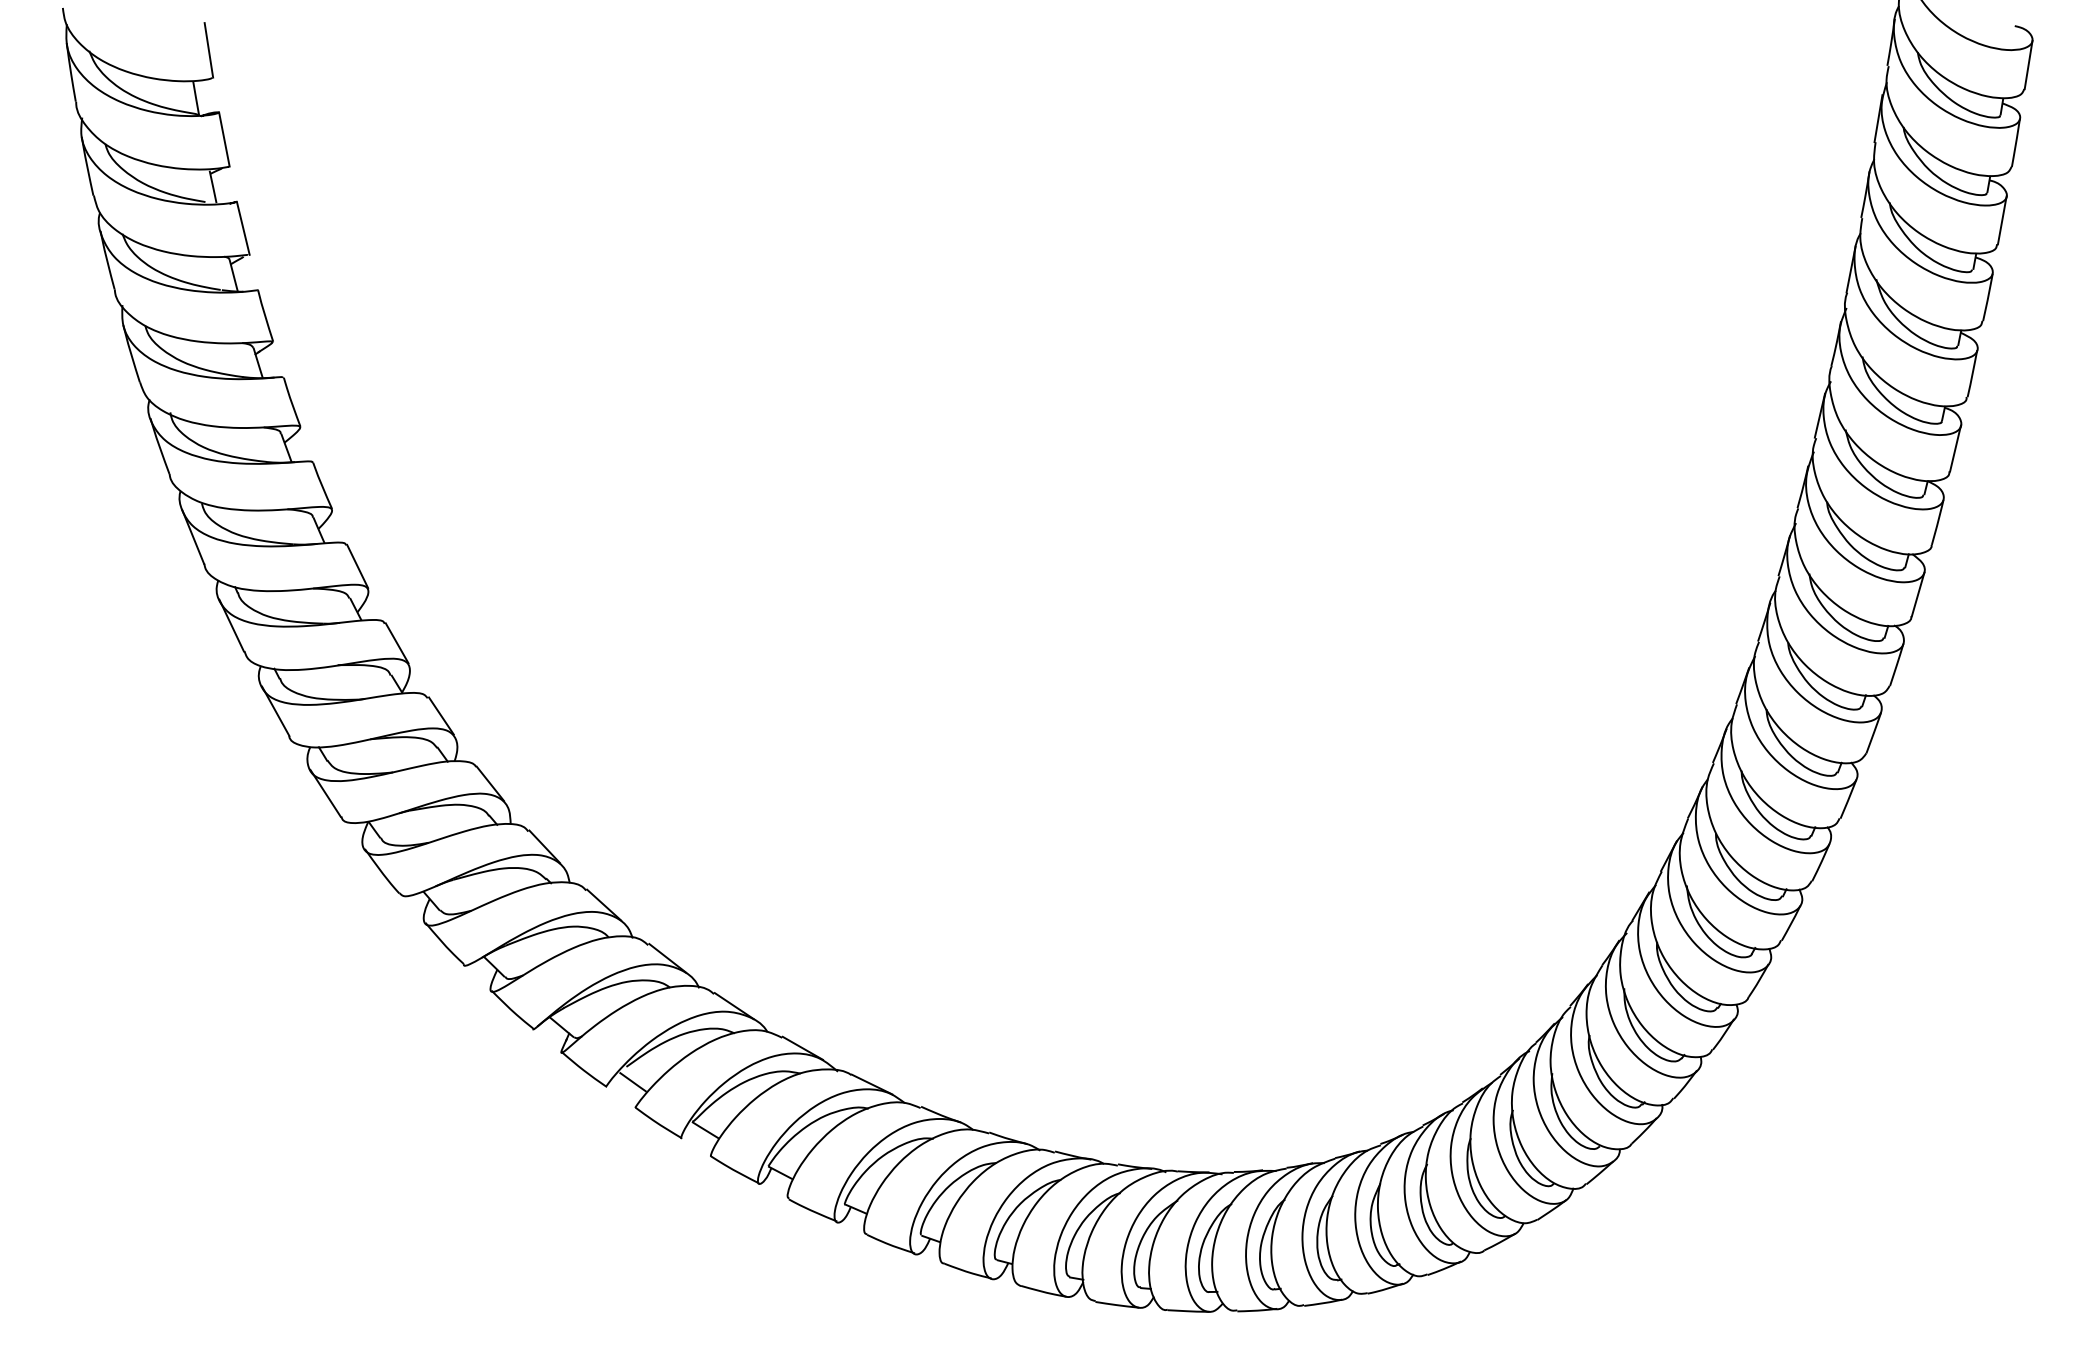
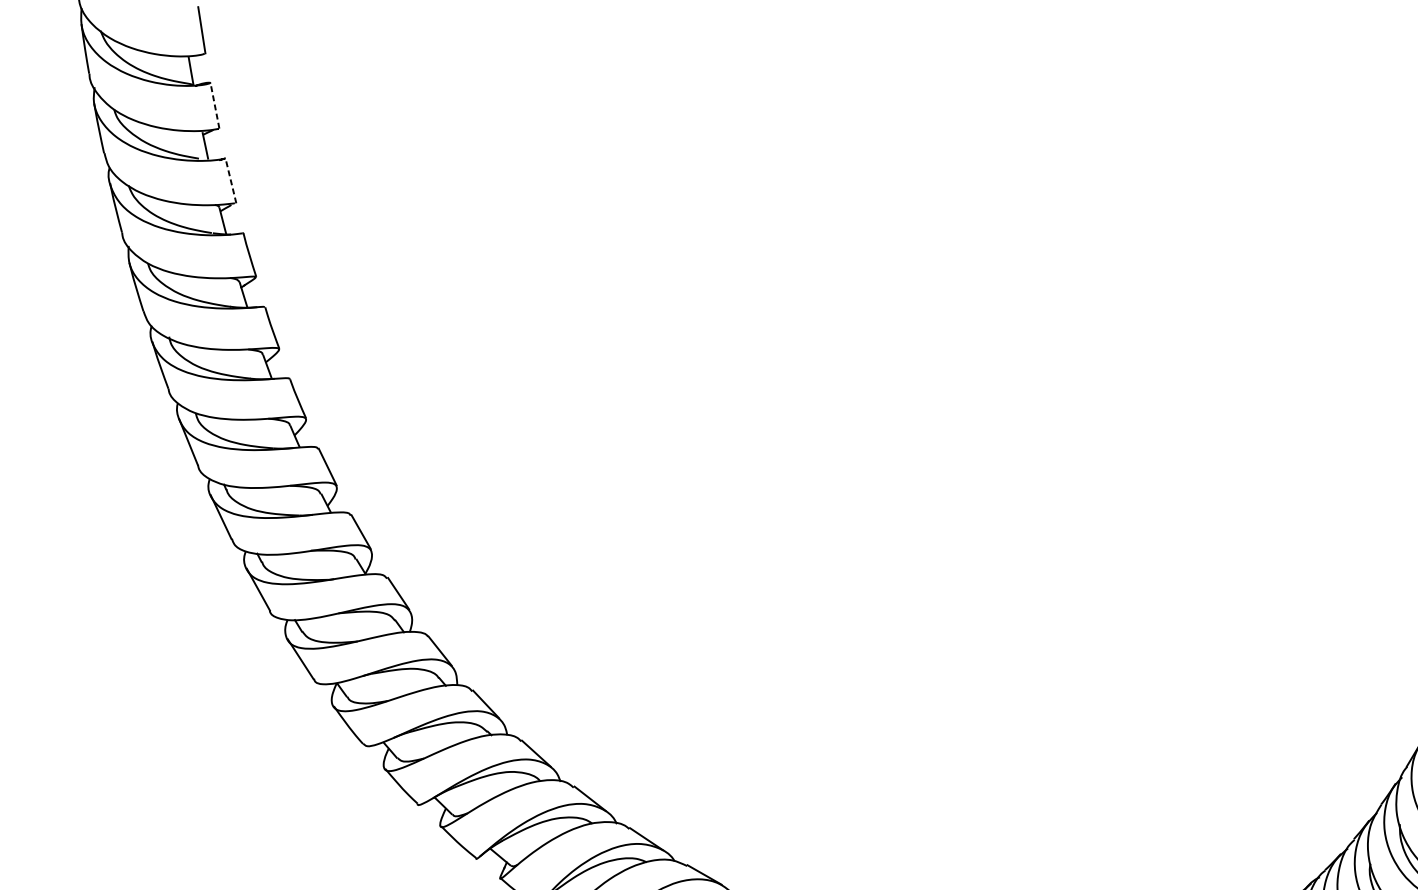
line: (224, 139) -> (215, 105), solid -> dashed
line: (243, 227) -> (231, 180), solid -> dashed

